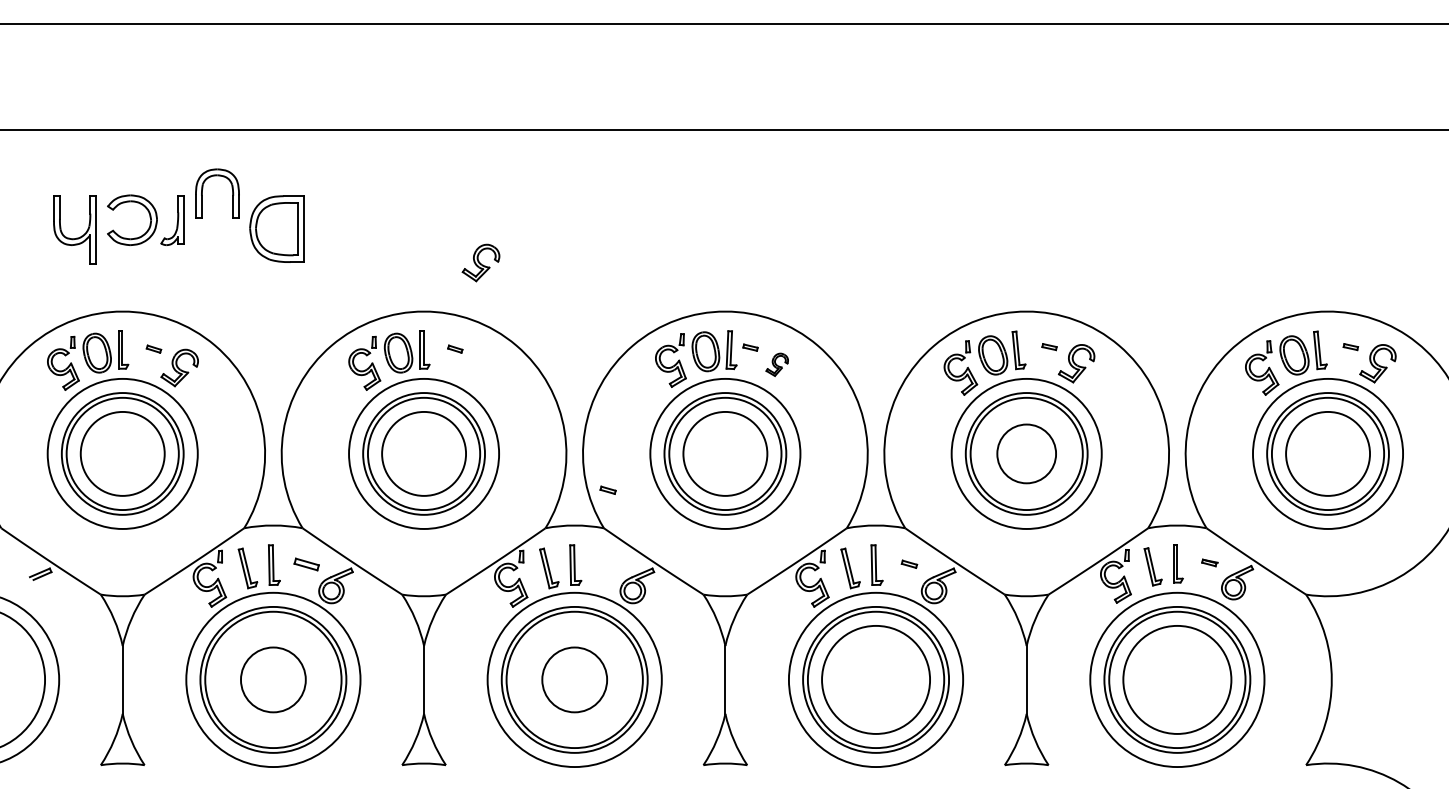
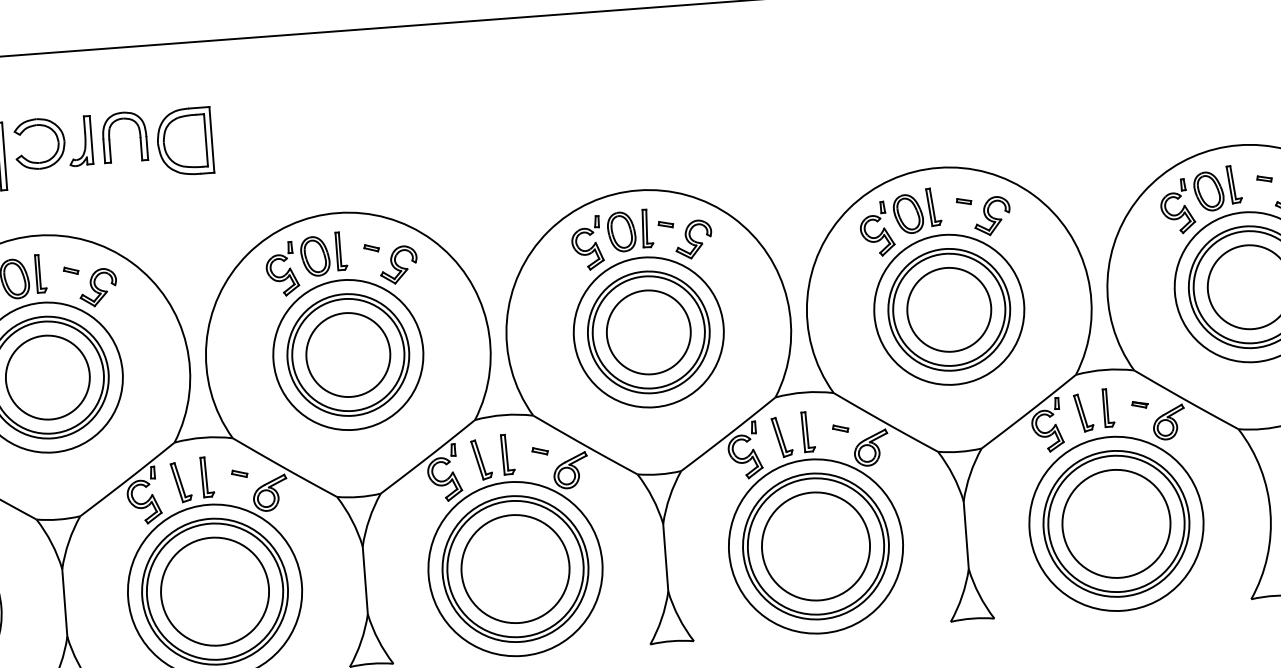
part: (203, 188) -> (110, 132), moved
part: (480, 262) -> (398, 264), moved
part: (777, 364) -> (694, 239), size x1.67
circle: (1026, 453) -> (949, 309), size x1.43
part: (607, 489) -> (539, 450), moved
part: (306, 563) -> (239, 473), size x0.62
circle: (273, 679) -> (215, 591), size x1.67
circle: (574, 679) -> (515, 568), size x1.67

